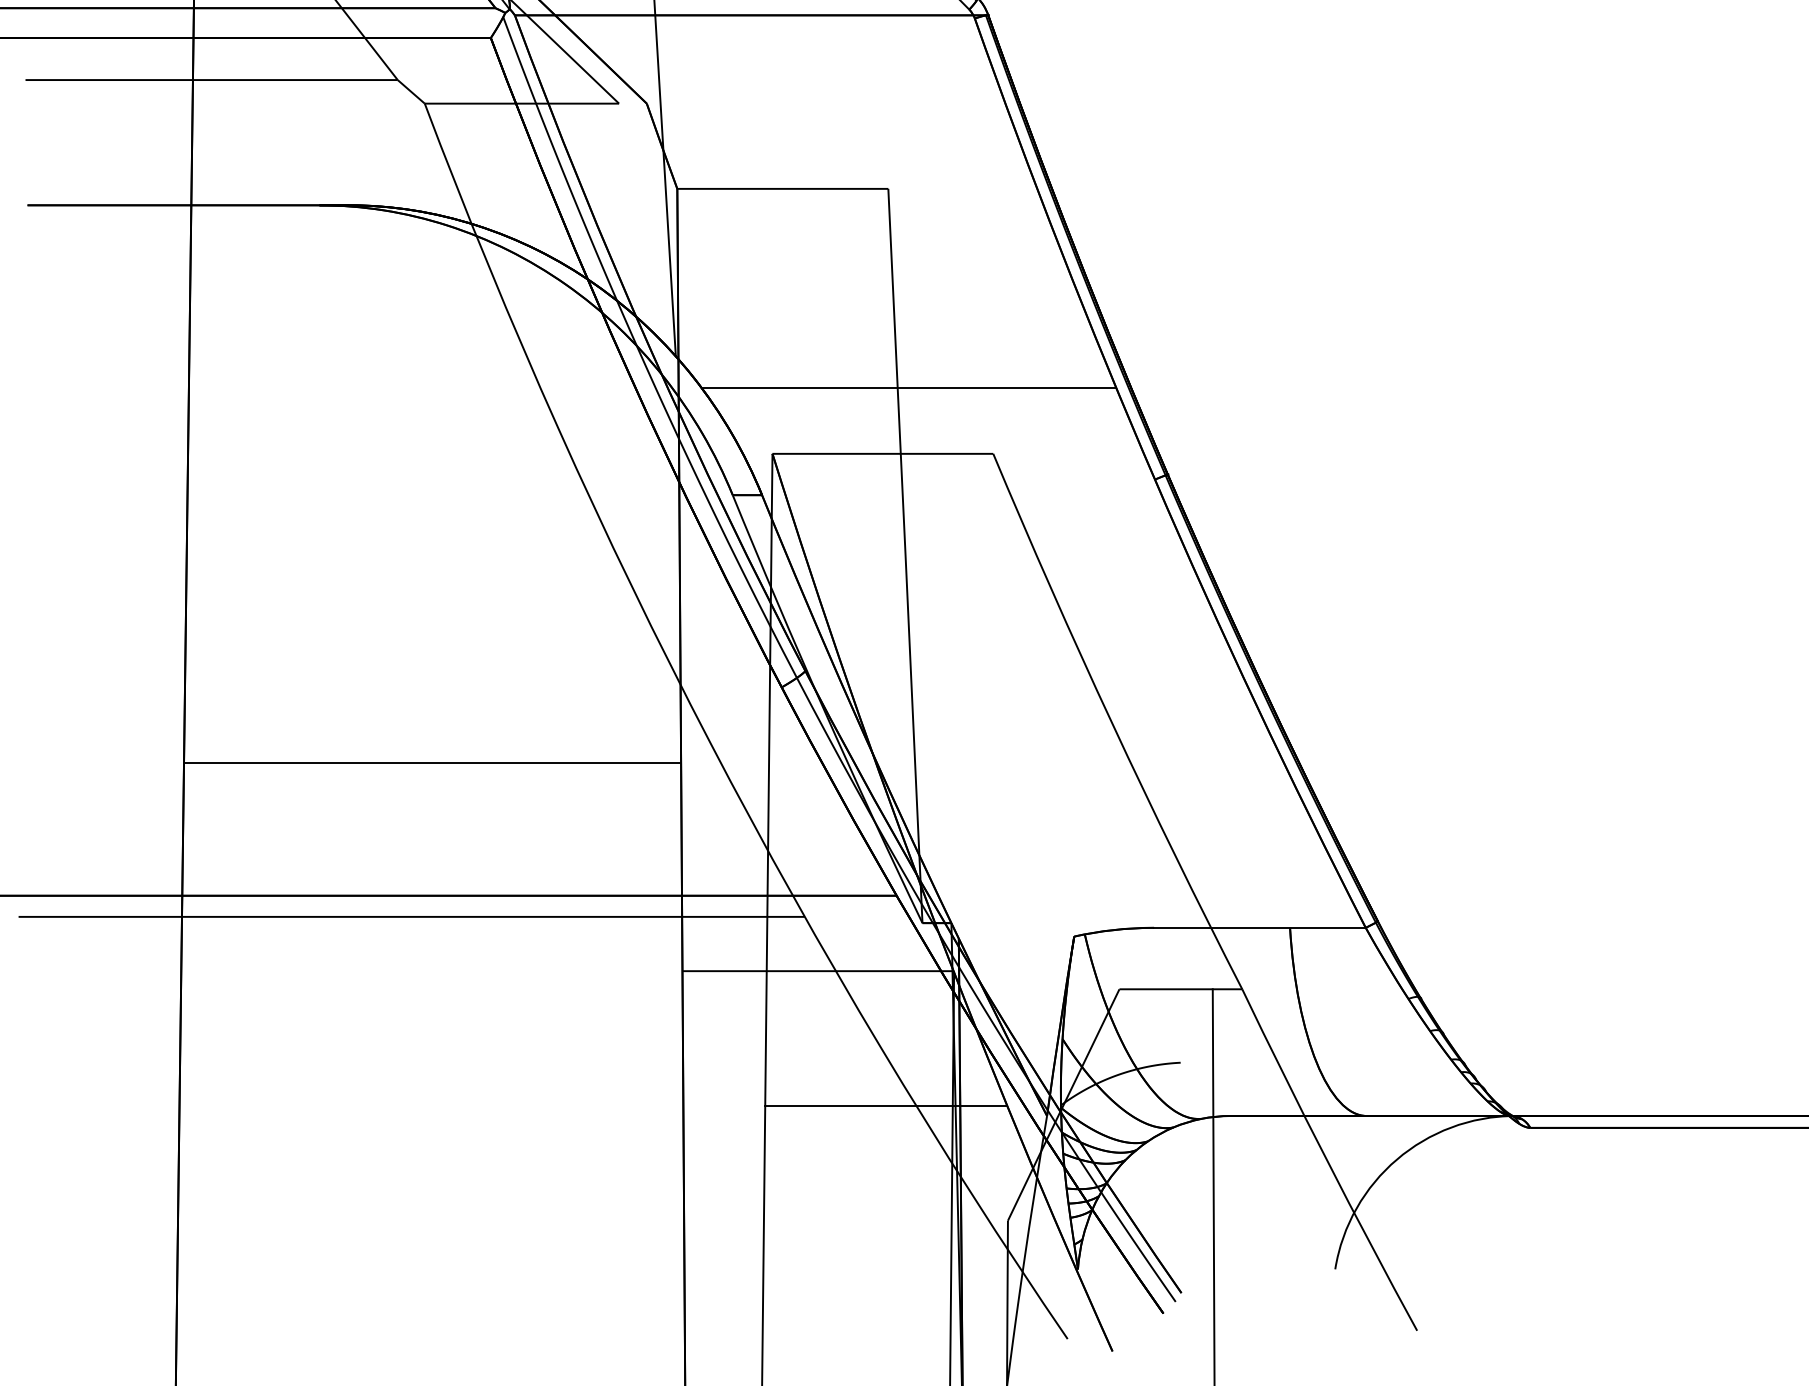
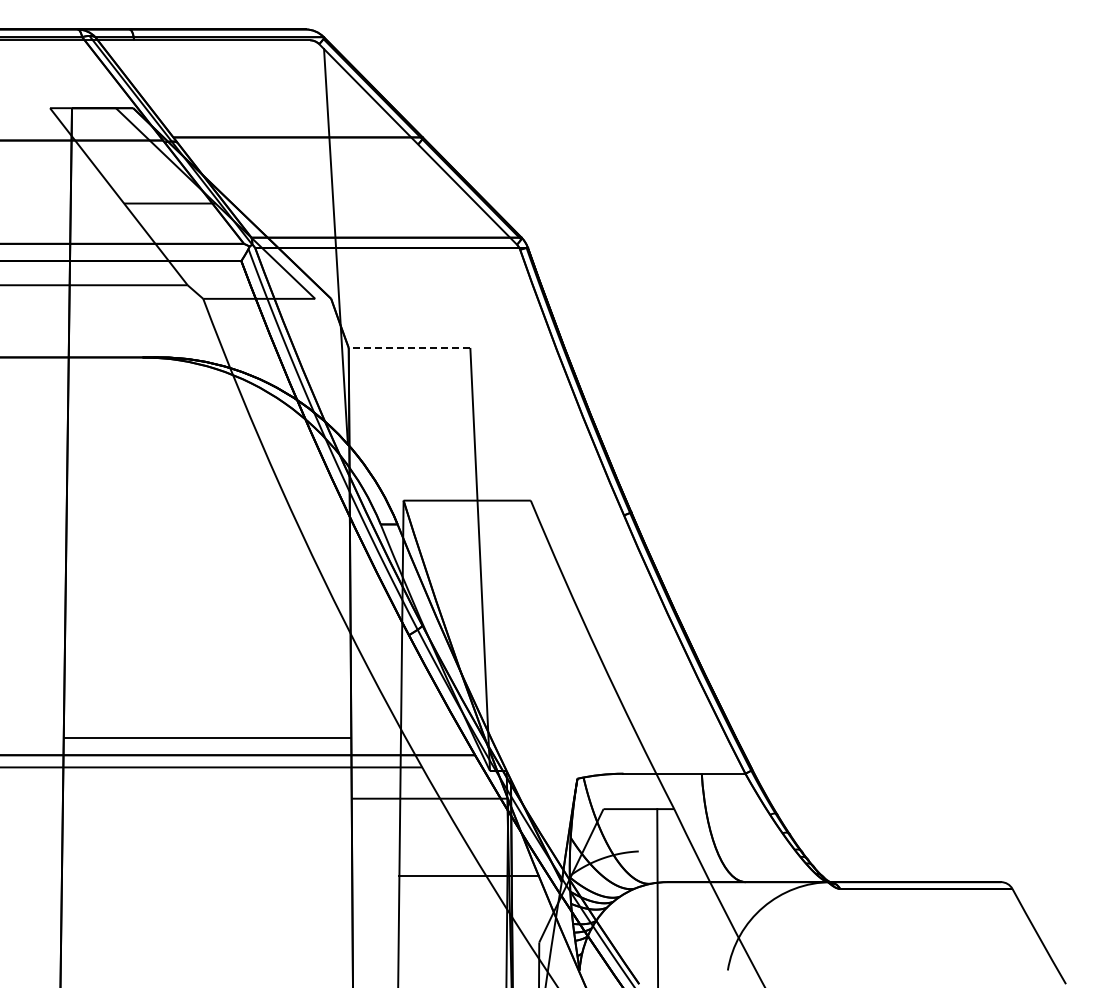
arc: (784, 188) -> (410, 347), solid -> dashed
line: (907, 387) -> (481, 462), removed
line: (432, 762) -> (207, 737), moved

